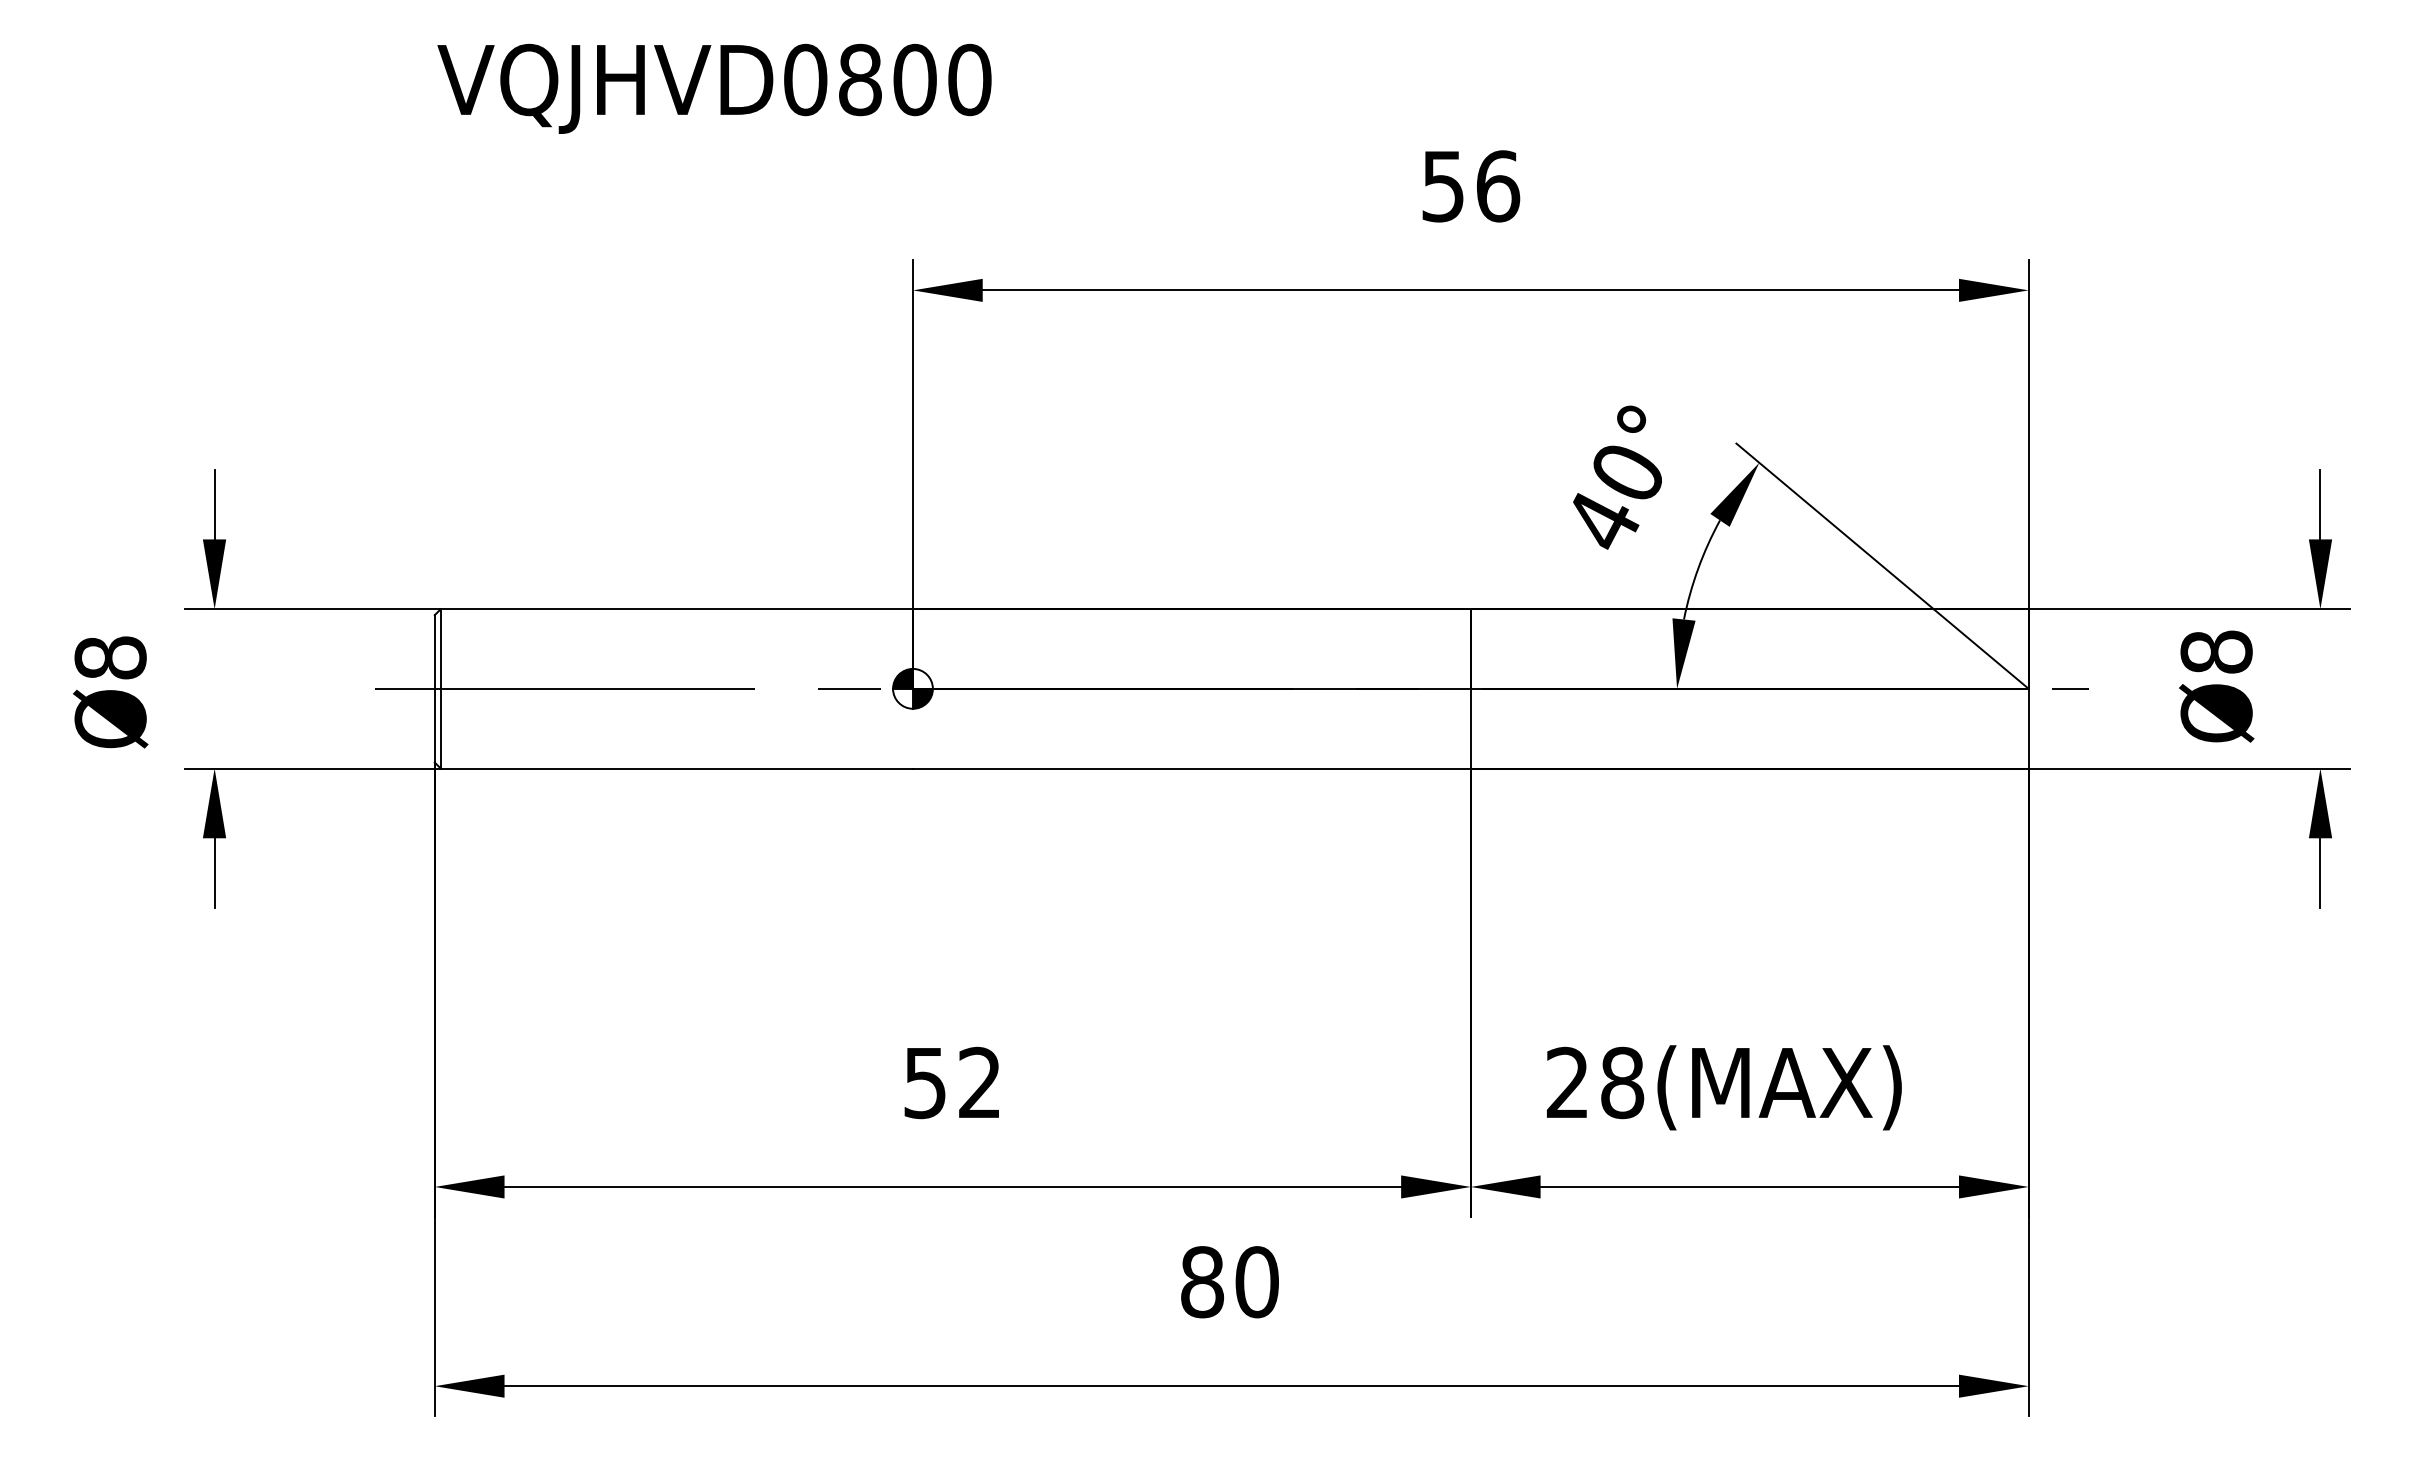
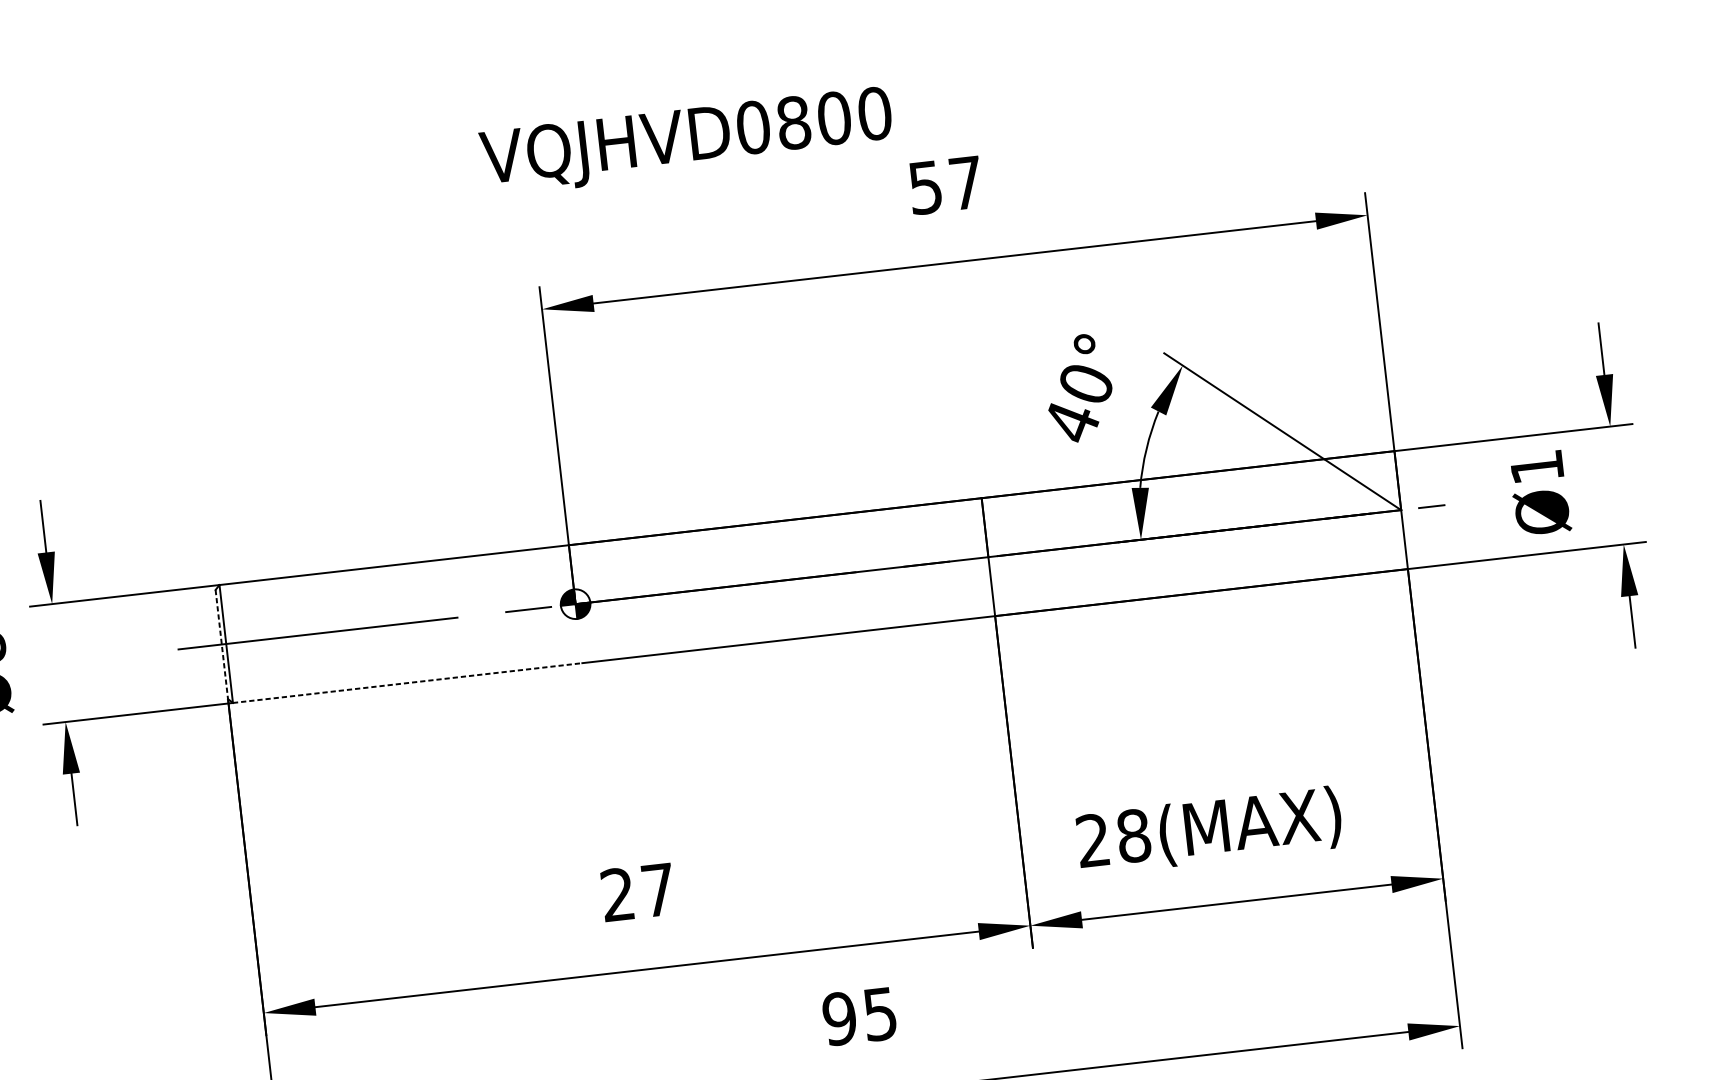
text: (714, 88) -> (686, 141), moved
text: (1498, 186) -> (966, 183), 56 -> 57
text: (2216, 651) -> (1536, 466), Ø8 -> Ø1
line: (434, 688) -> (221, 644), solid -> dashed
line: (677, 768) -> (408, 682), solid -> dashed
text: (952, 1082) -> (638, 892), 52 -> 27
text: (1229, 1282) -> (859, 1016), 80 -> 95

